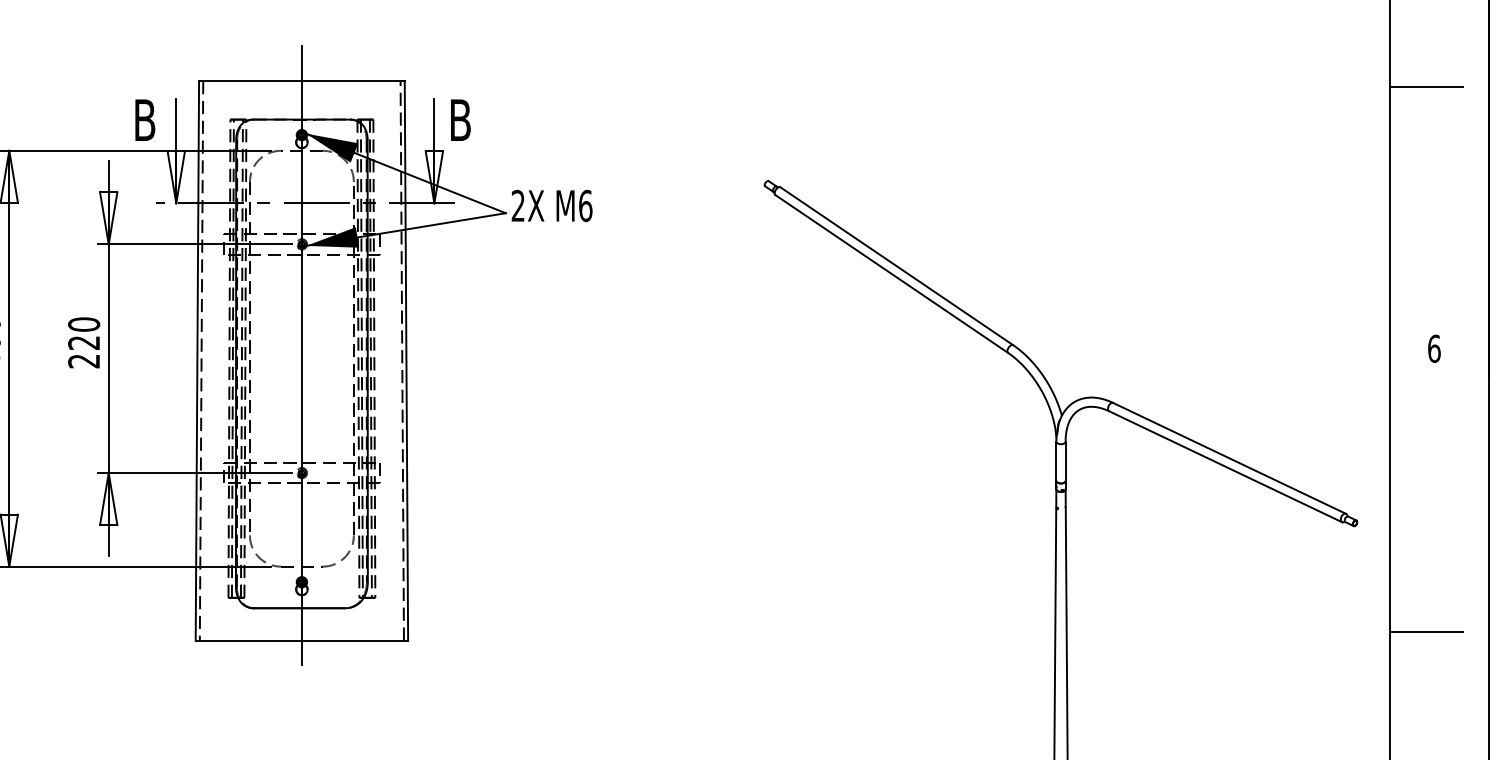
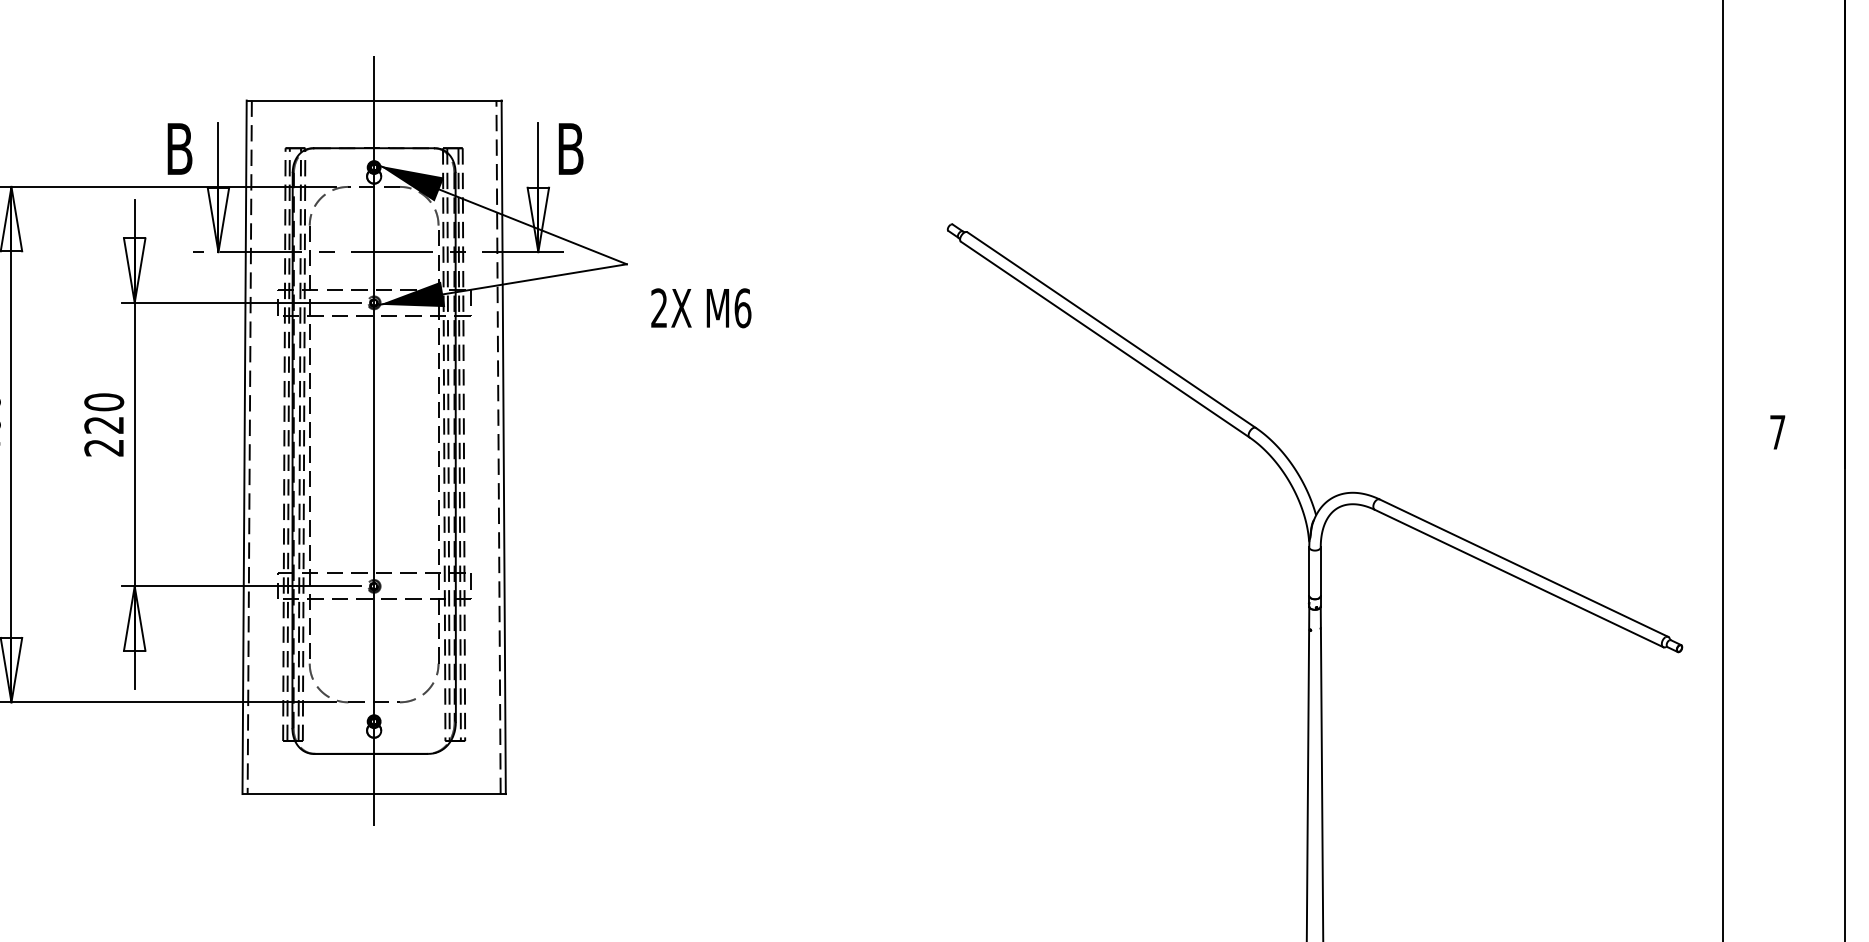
line: (1426, 86) -> (1767, 107), removed
text: (552, 206) -> (701, 308), moved
text: (1434, 348) -> (1777, 431), 6 -> 7
line: (1426, 631) -> (1767, 782), removed

